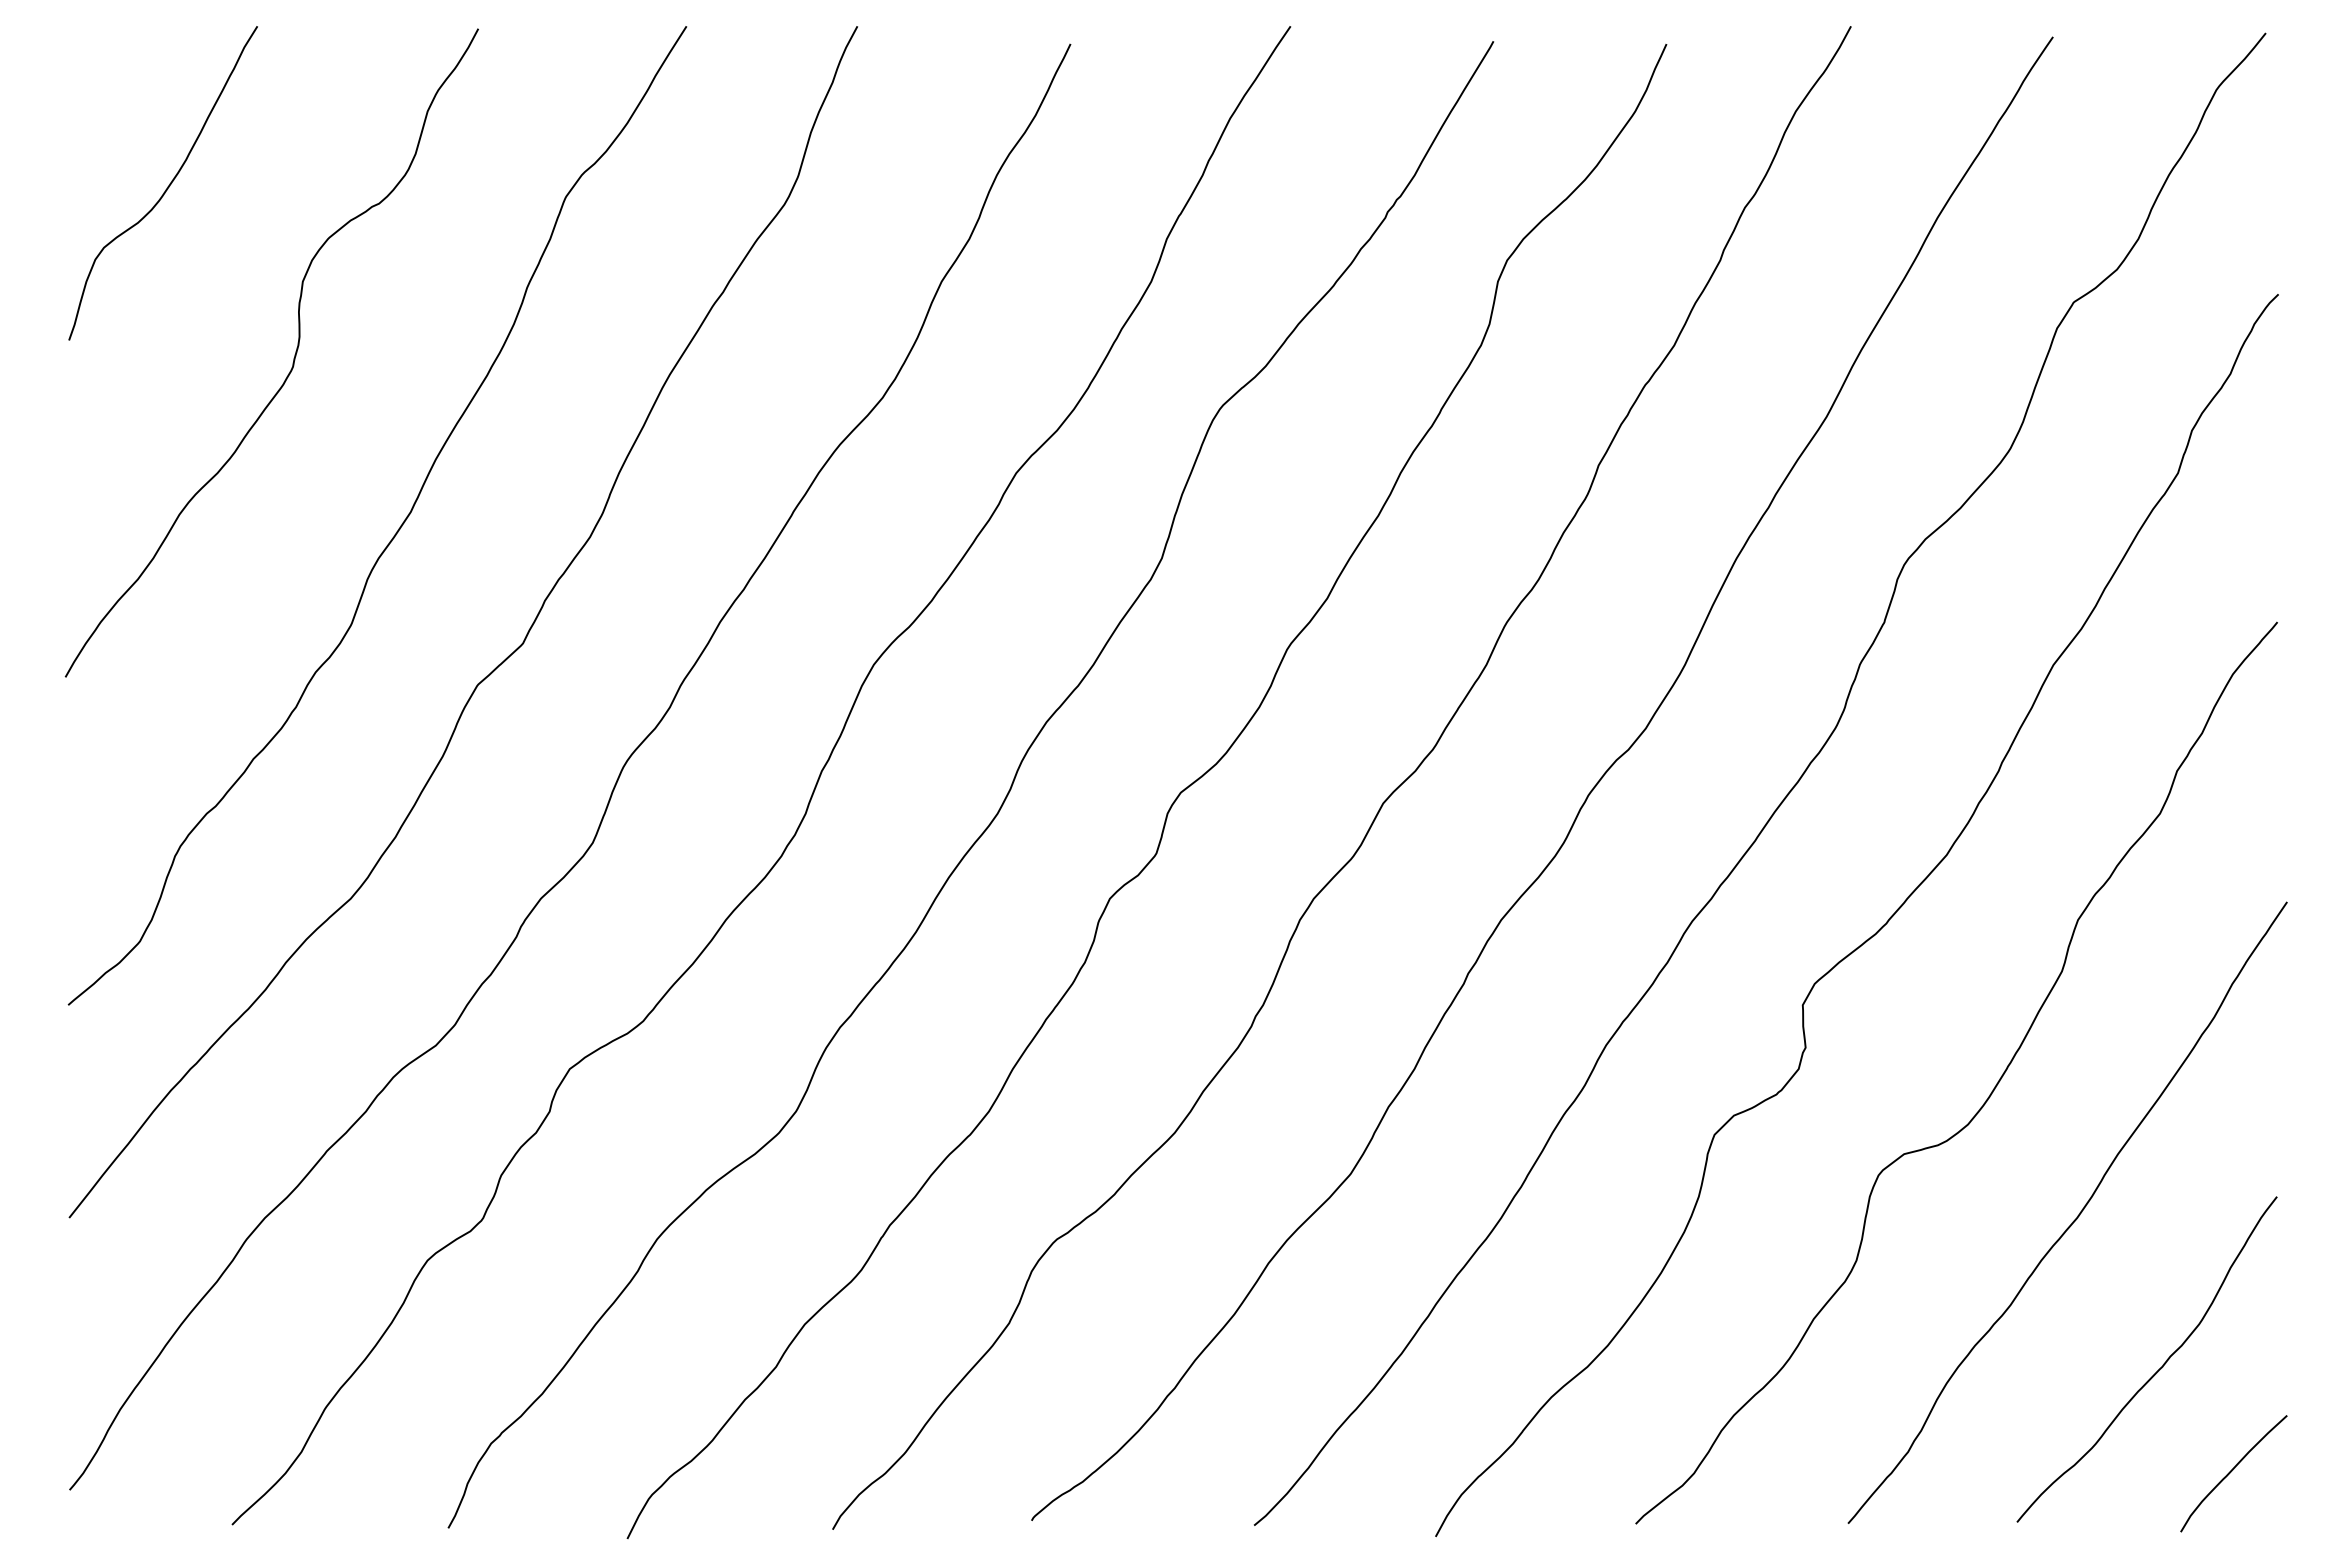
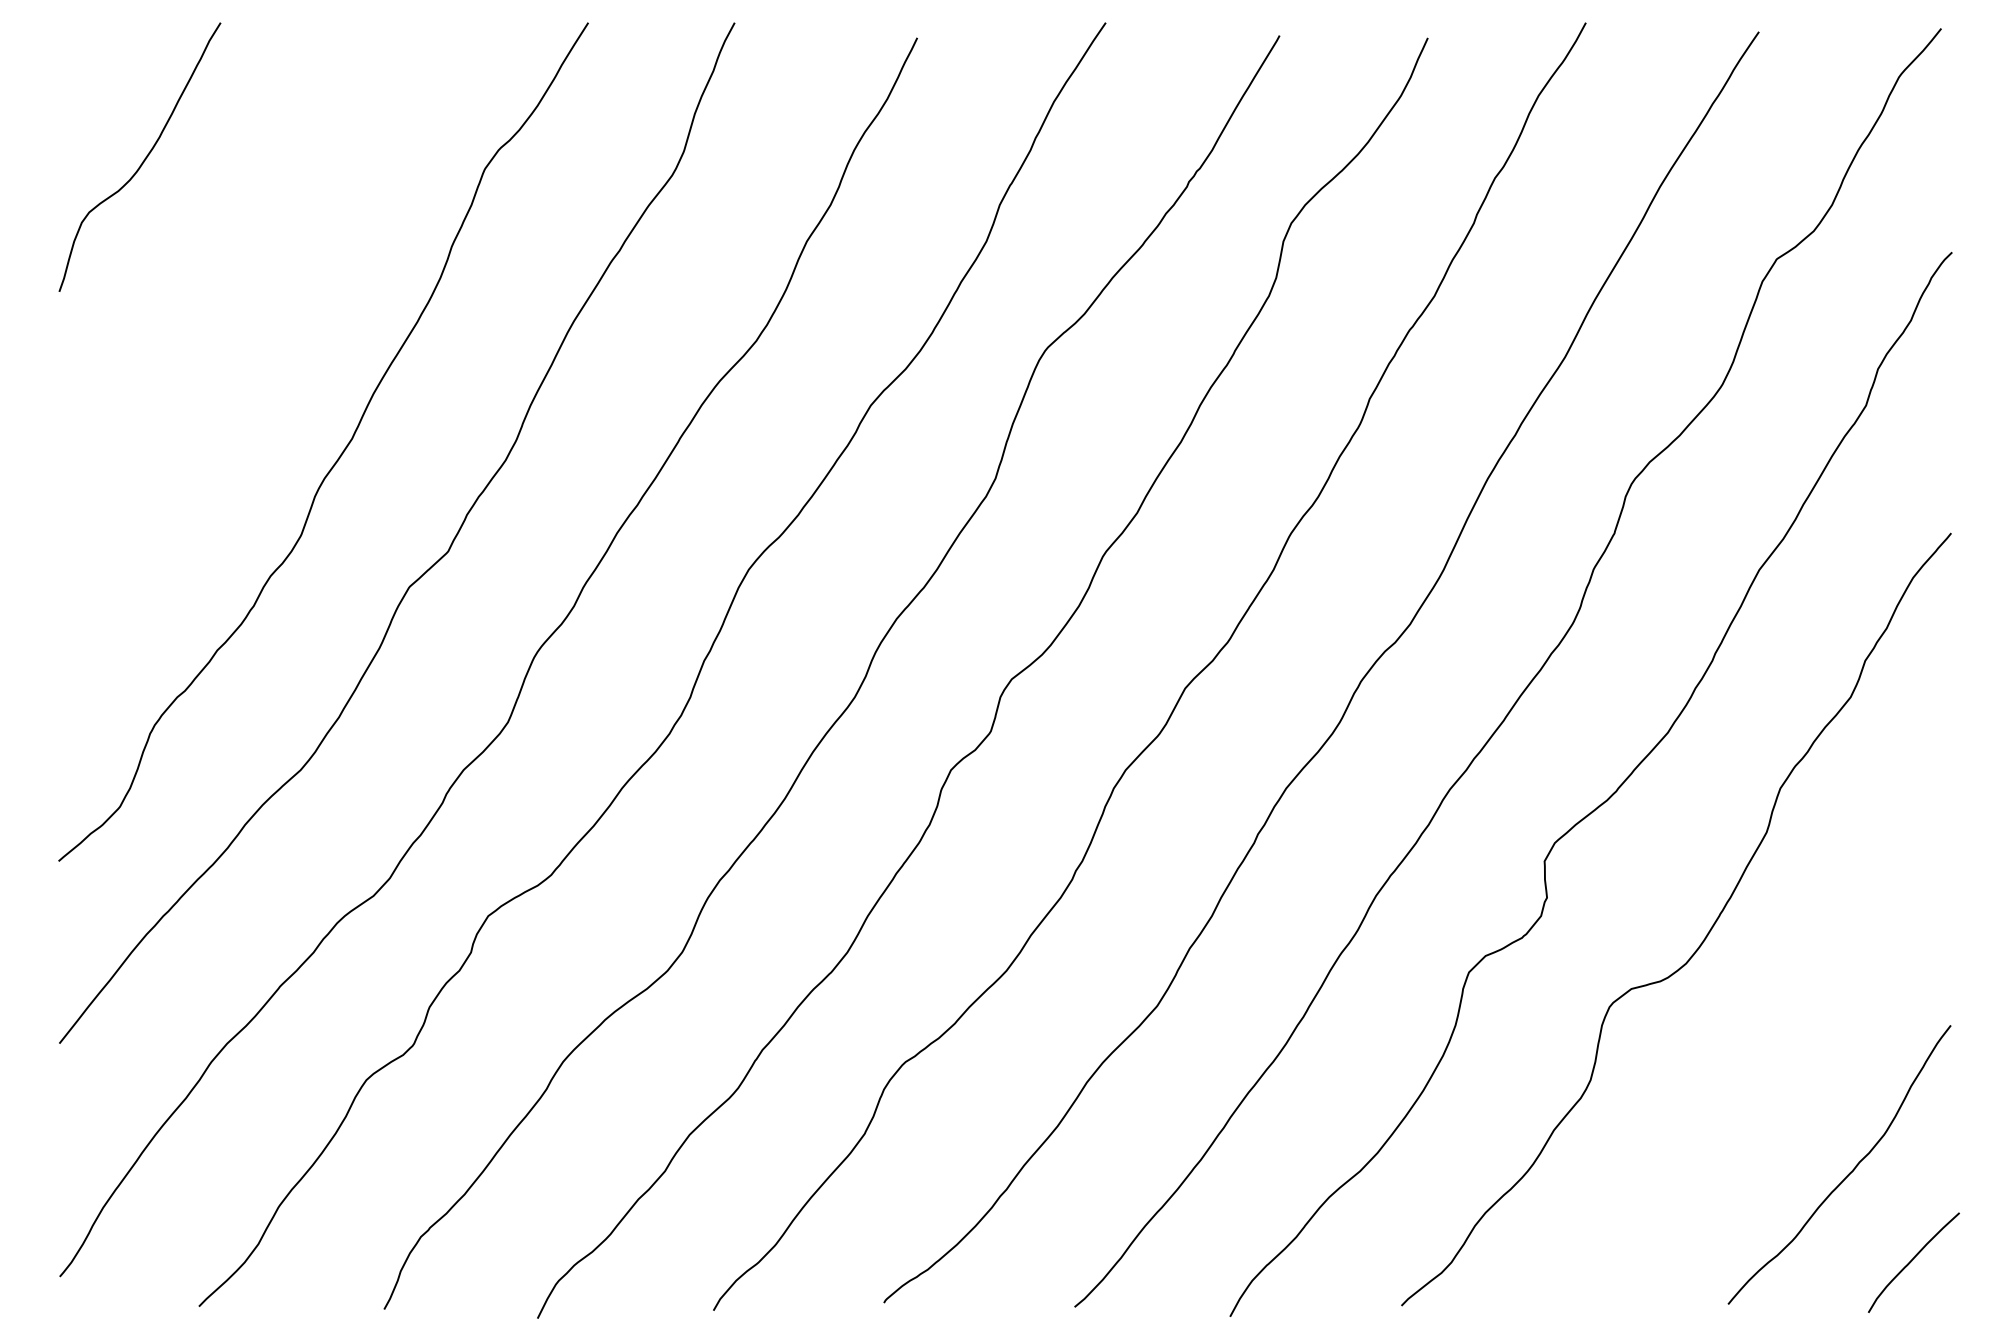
curve: (293, 358) -> (251, 307), removed
curve: (2074, 1219) -> (1777, 1044), removed

